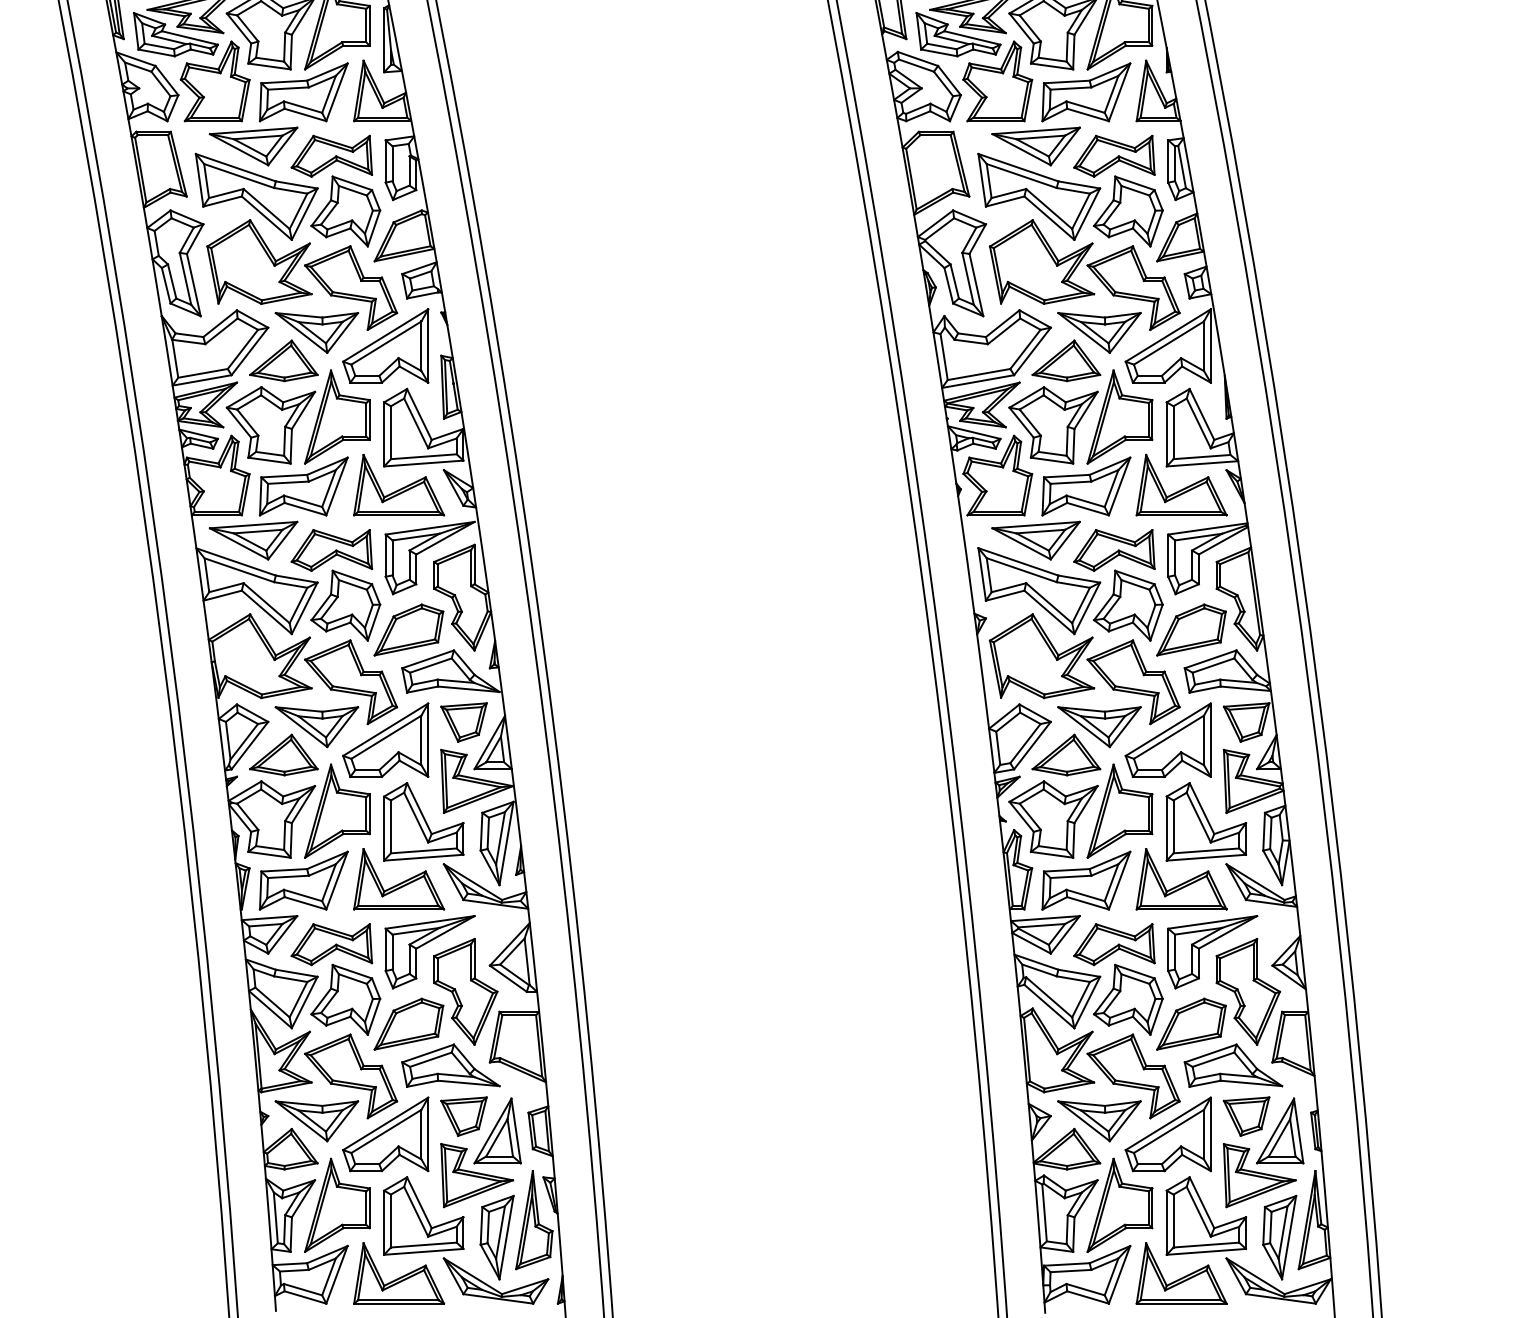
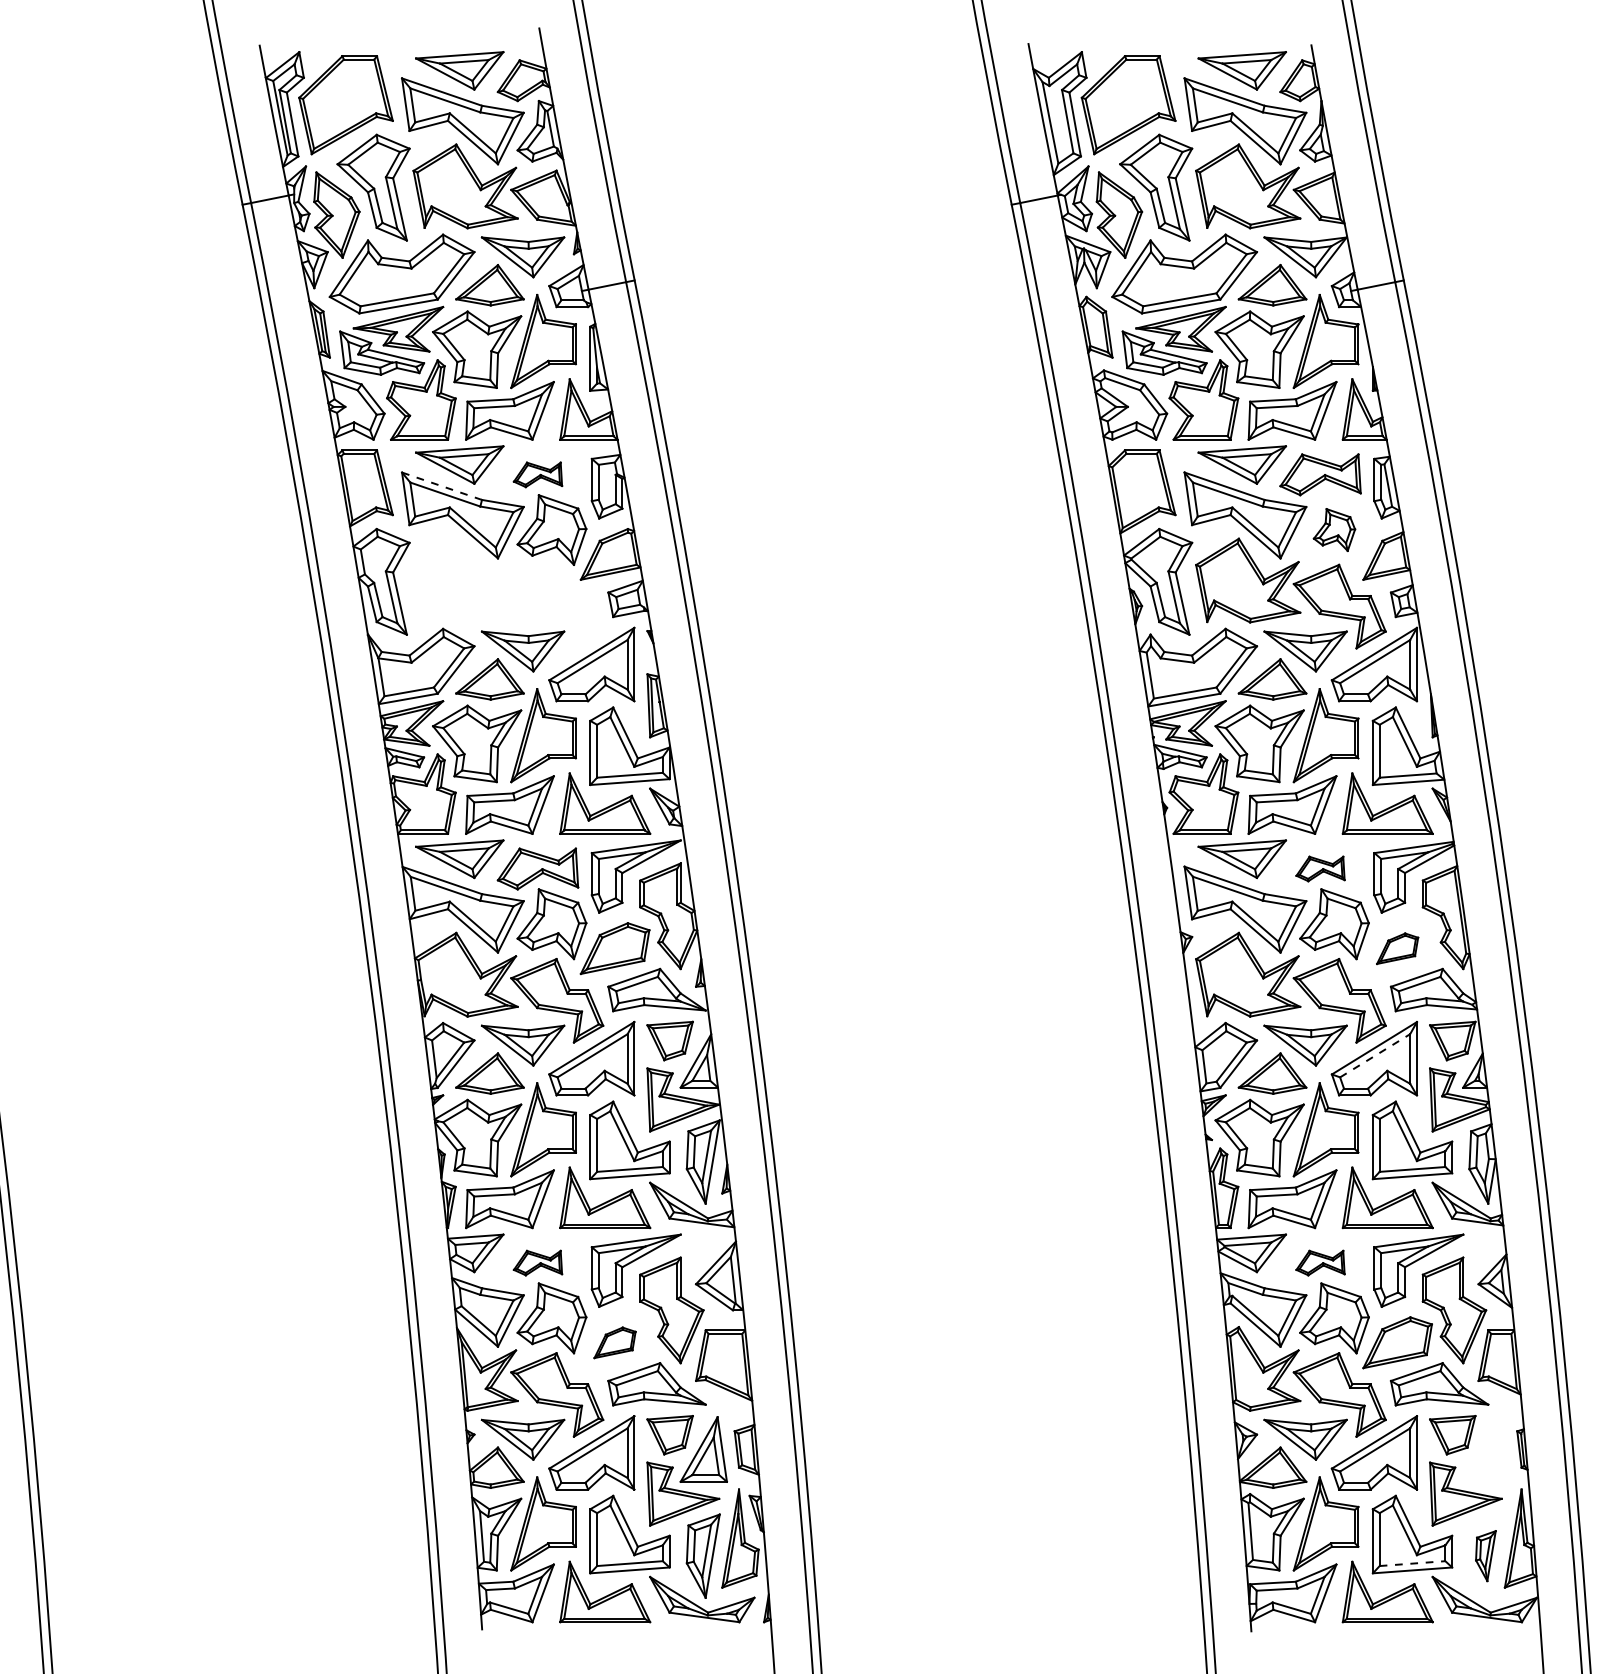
part: (331, 155) -> (537, 474), size x0.6
line: (236, 167) -> (442, 486), solid -> dashed
part: (1128, 210) -> (1334, 529), size x0.6
part: (307, 269) -> (513, 588), removed
part: (1114, 549) -> (1320, 868), size x0.6
part: (1191, 629) -> (1397, 948), size x0.6
line: (1169, 736) -> (1375, 1055), solid -> dashed
part: (331, 943) -> (537, 1262), size x0.6
part: (1114, 943) -> (1320, 1262), size x0.6
part: (408, 1023) -> (614, 1342), size x0.6
part: (1280, 1130) -> (1486, 1449), removed
part: (1279, 1236) -> (1485, 1555), size x0.6
line: (1206, 1244) -> (1412, 1563), solid -> dashed

